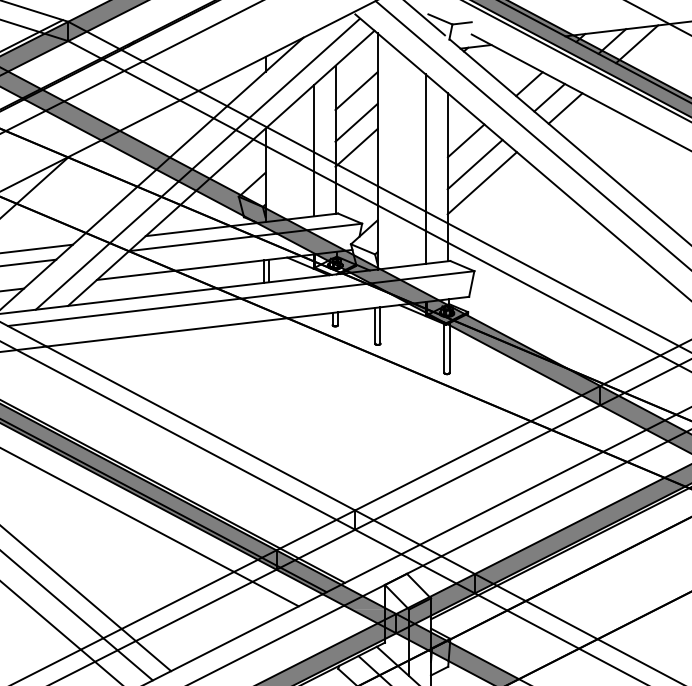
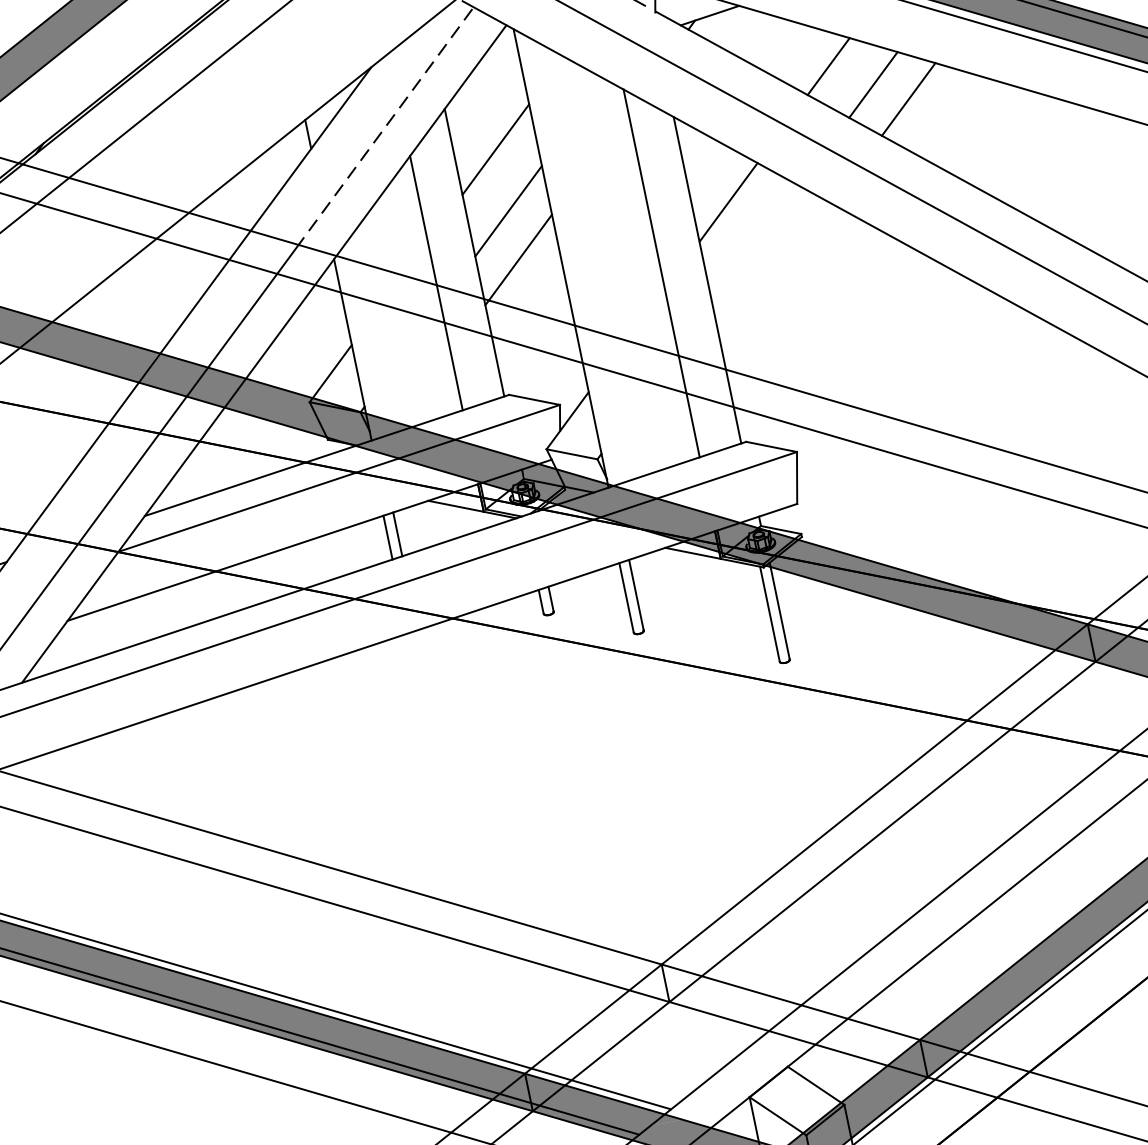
line: (304, 68) -> (385, 126), solid -> dashed
line: (474, 164) -> (754, 244), removed
line: (481, 183) -> (775, 278), removed

